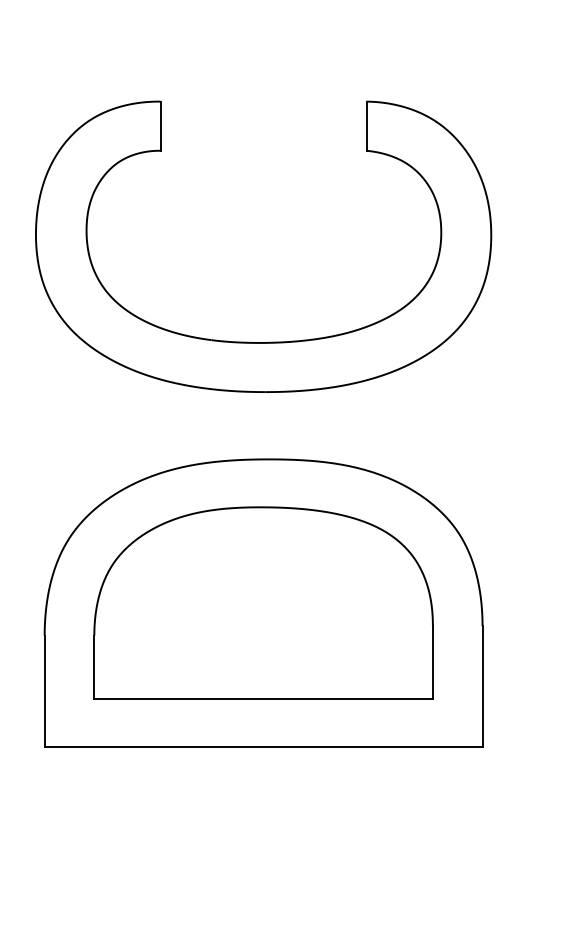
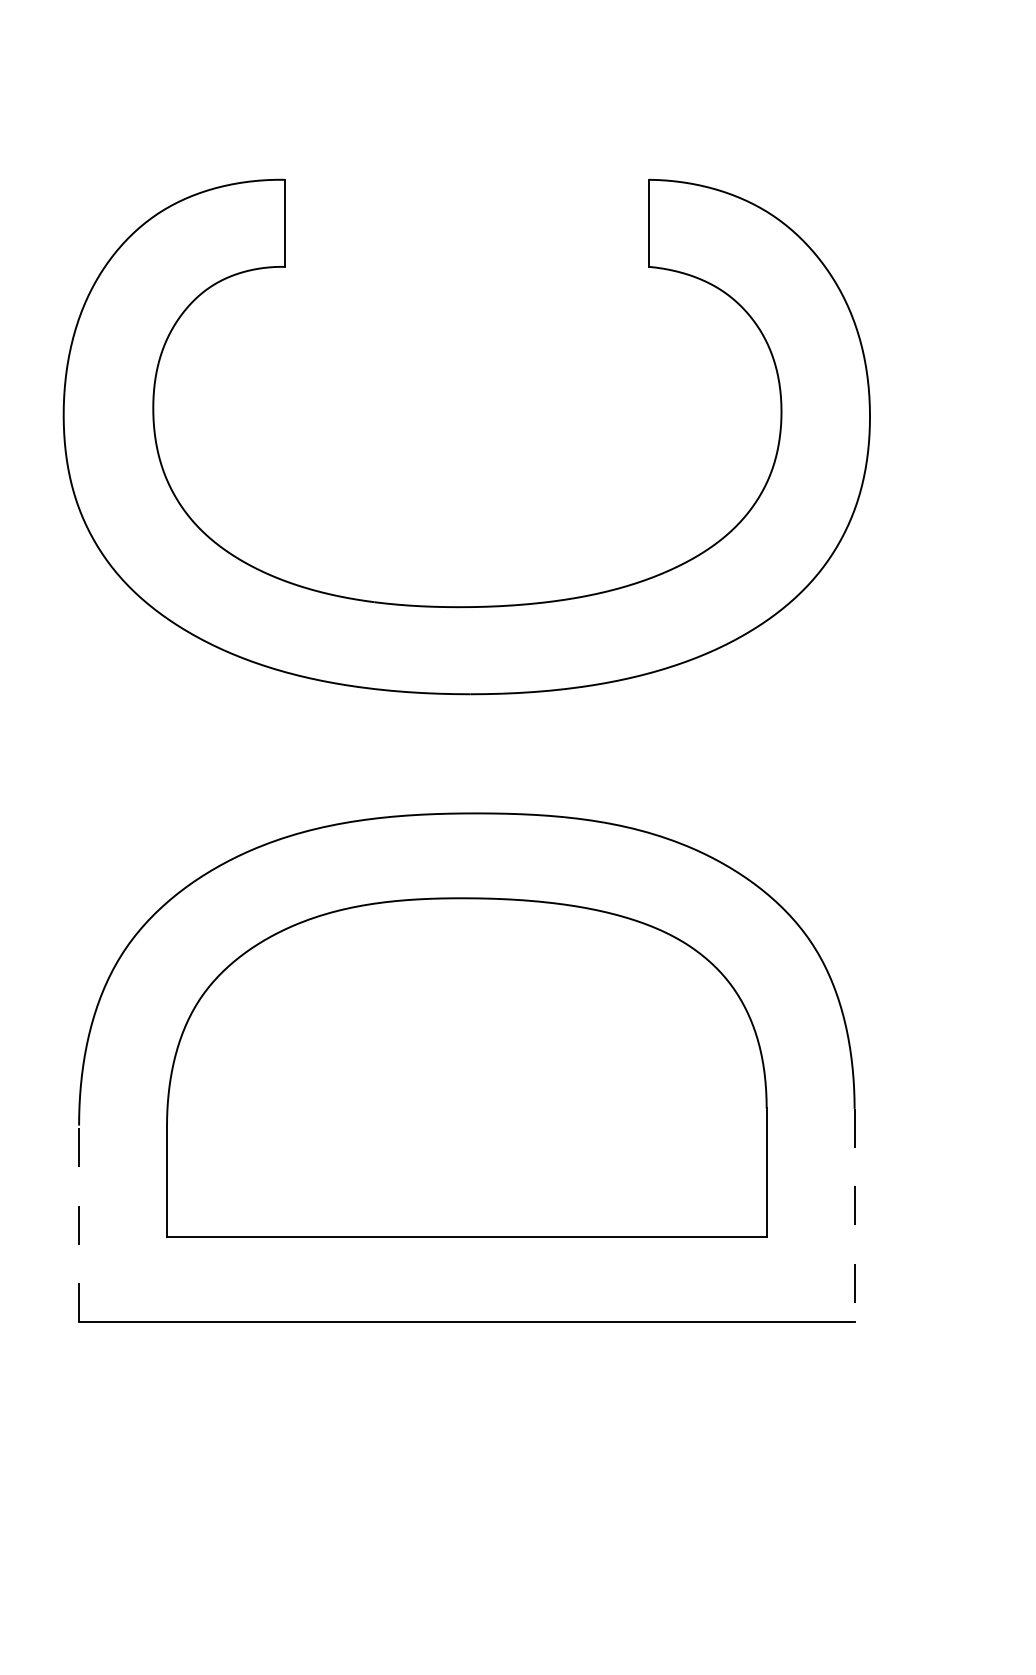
line: (482, 686) -> (854, 1215), solid -> dashed
line: (44, 690) -> (78, 1222), solid -> dashed

